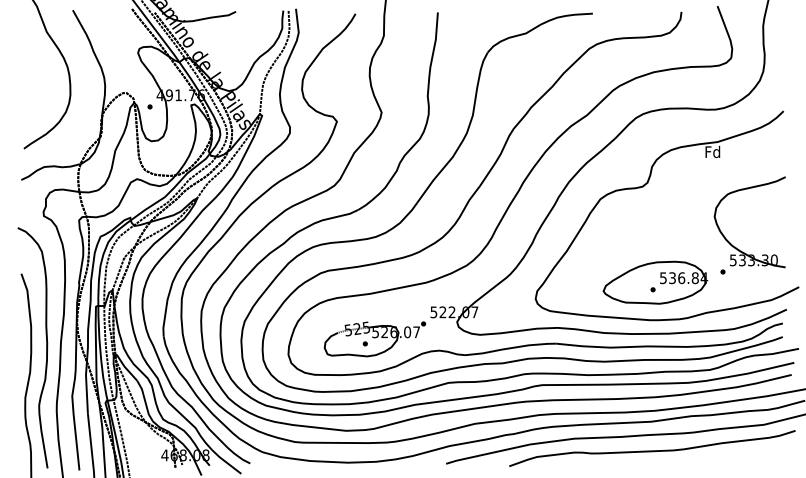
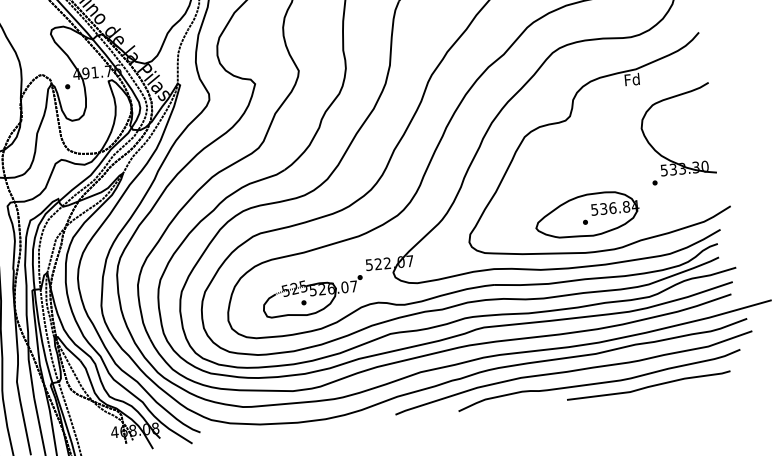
part: (735, 246) -> (665, 156), moved
curve: (700, 458) -> (648, 385), added

